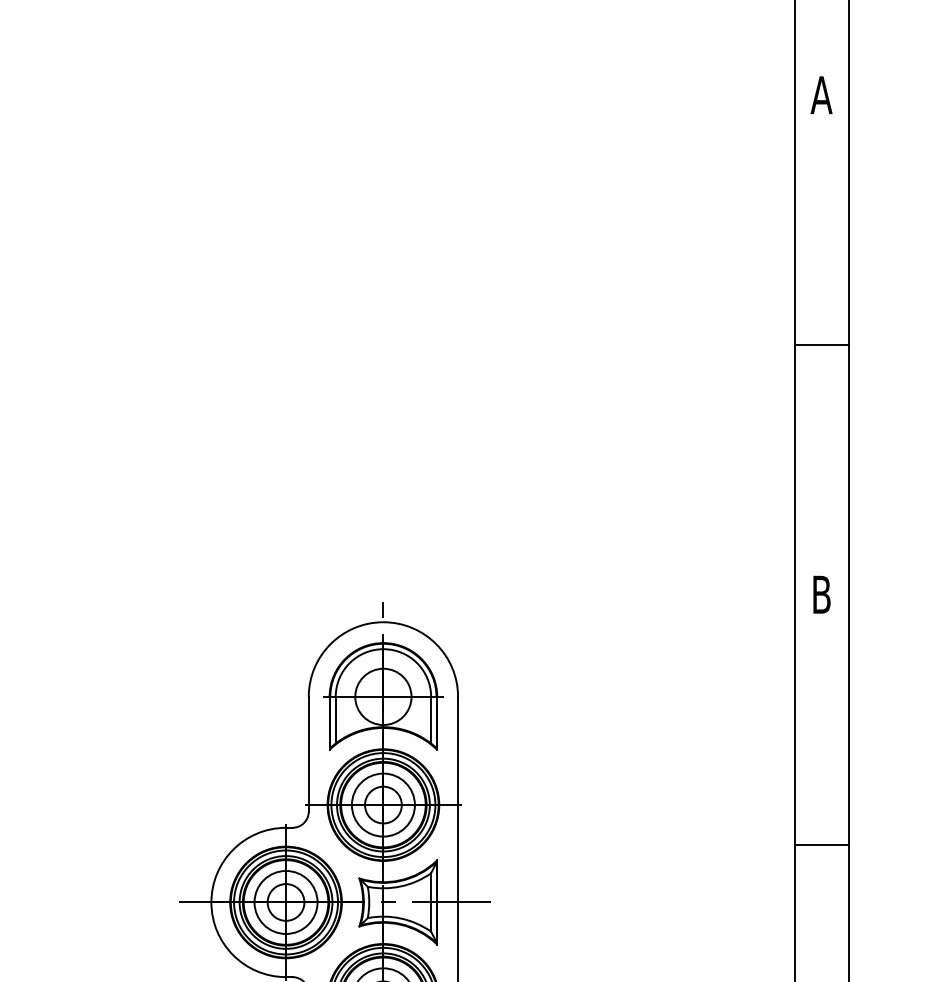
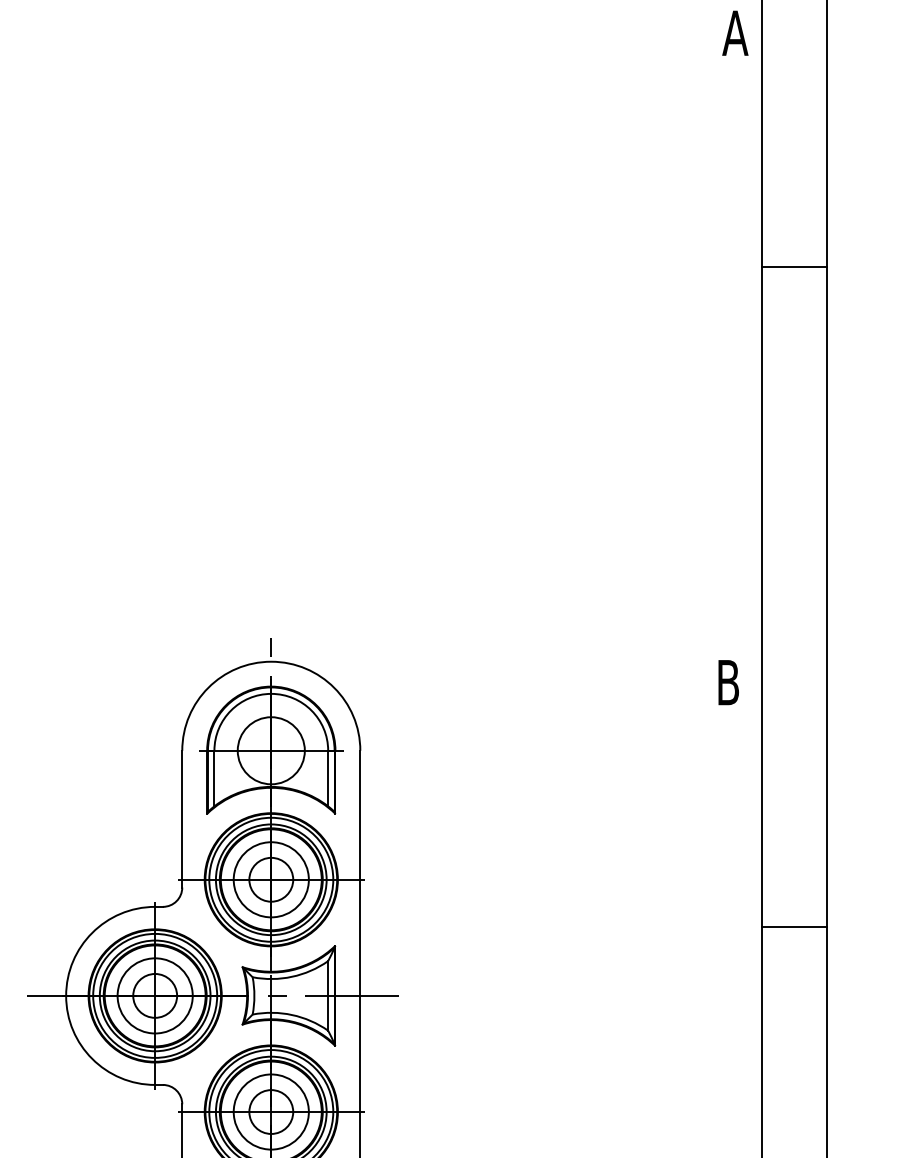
text: (821, 95) -> (735, 33), moved
line: (822, 345) -> (794, 267), moved
text: (821, 594) -> (728, 682), moved

